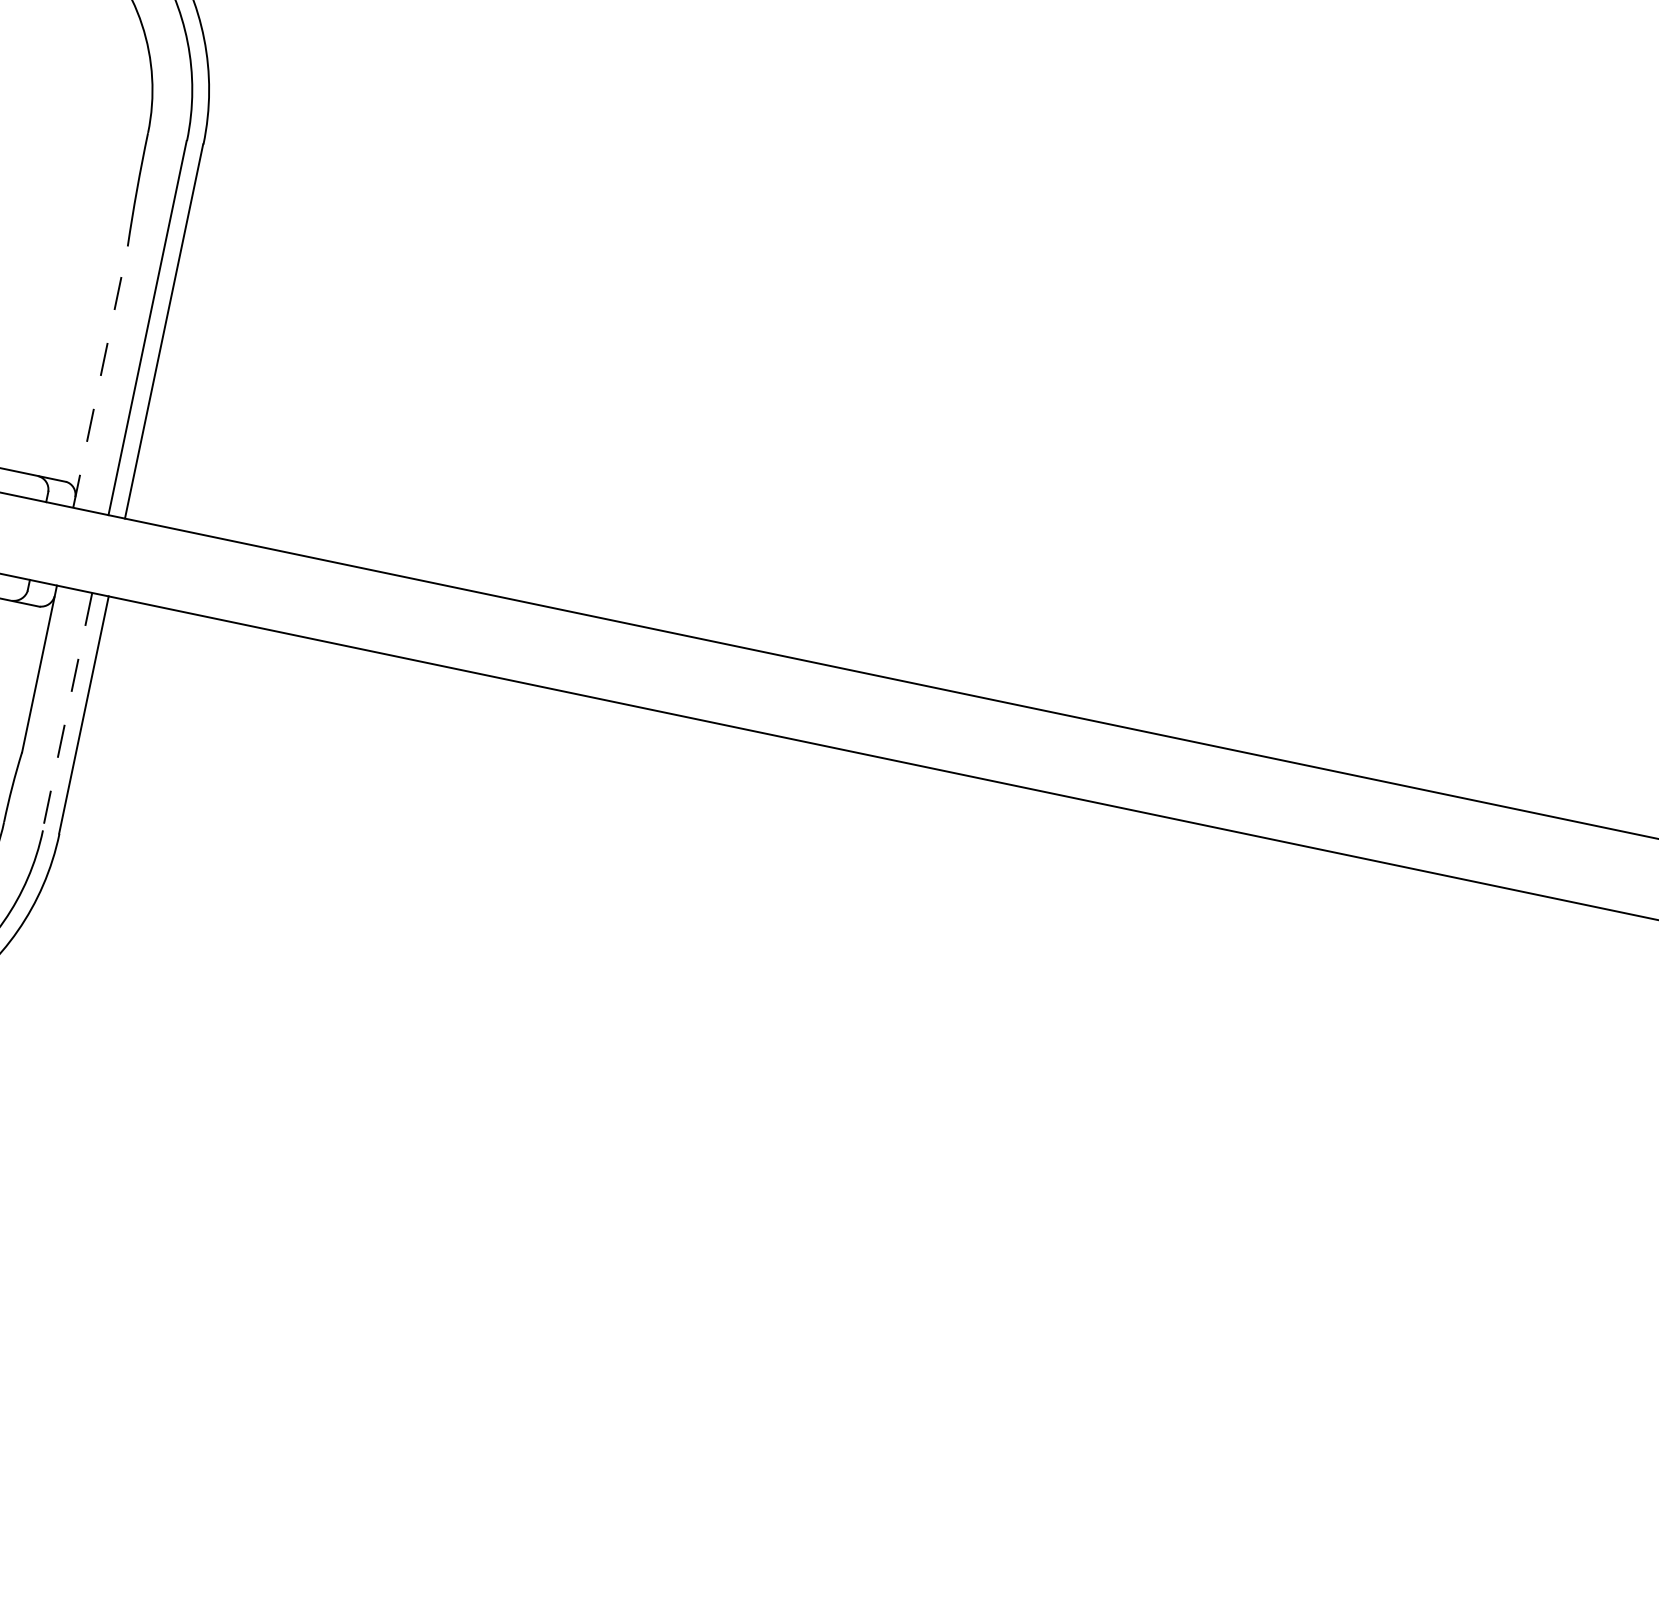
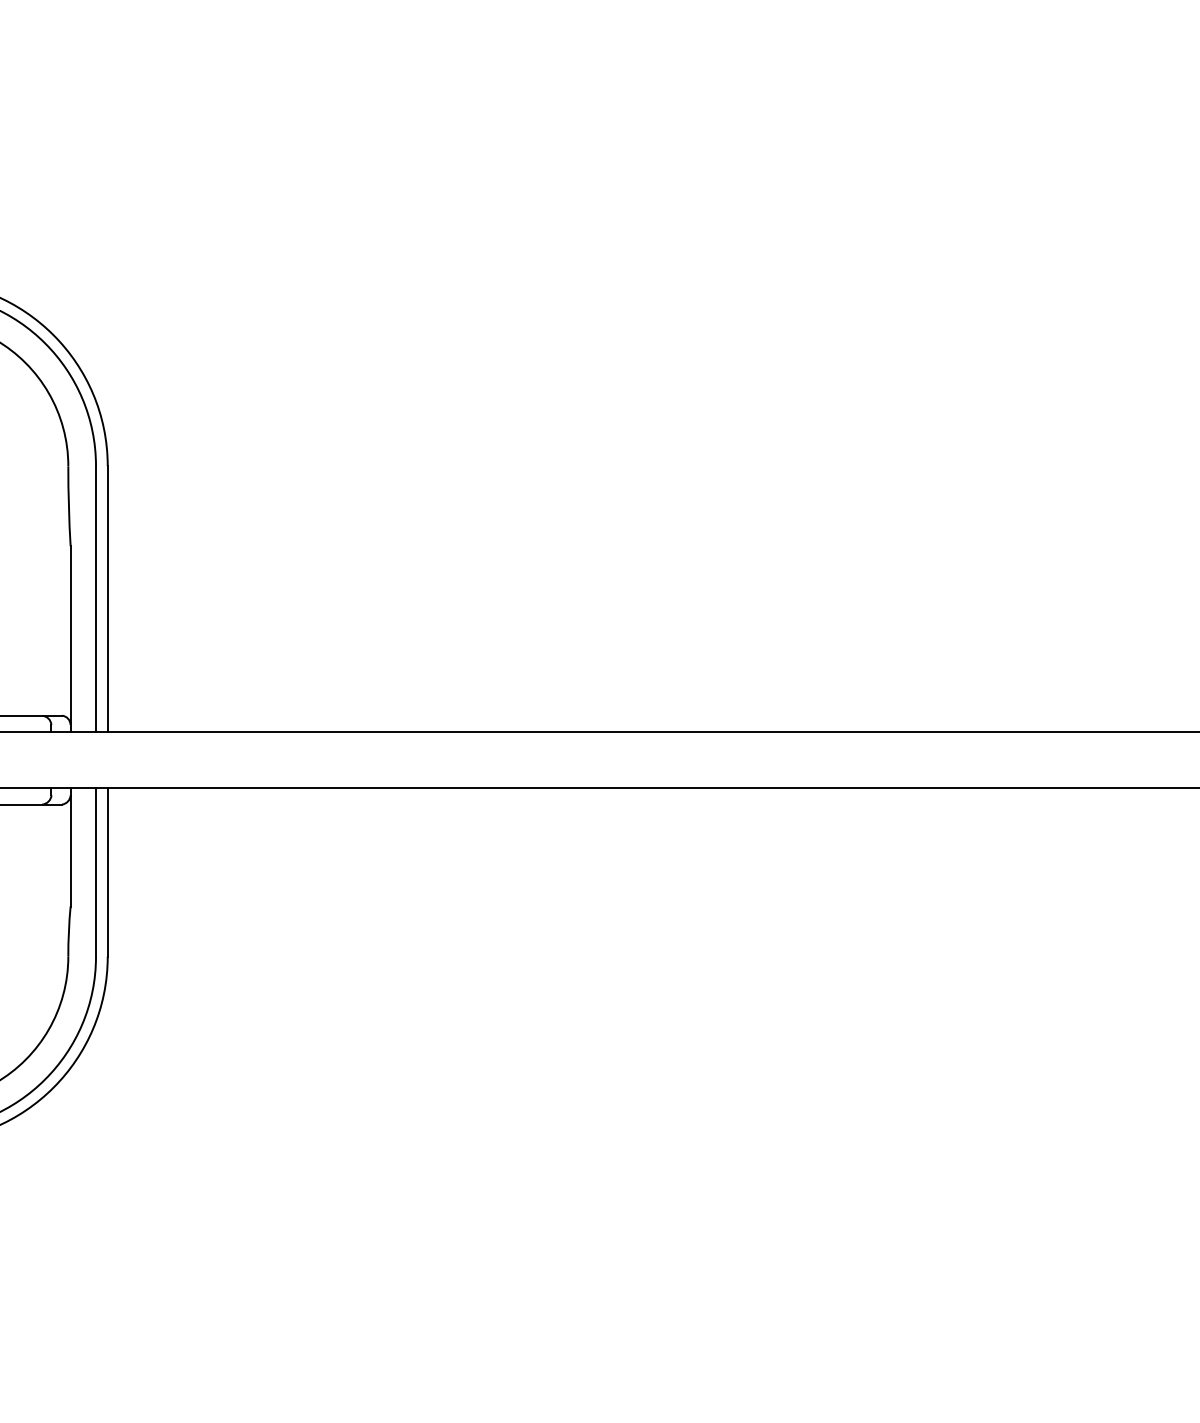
line: (100, 375) -> (70, 638), dashed -> solid
line: (66, 711) -> (95, 872), dashed -> solid

